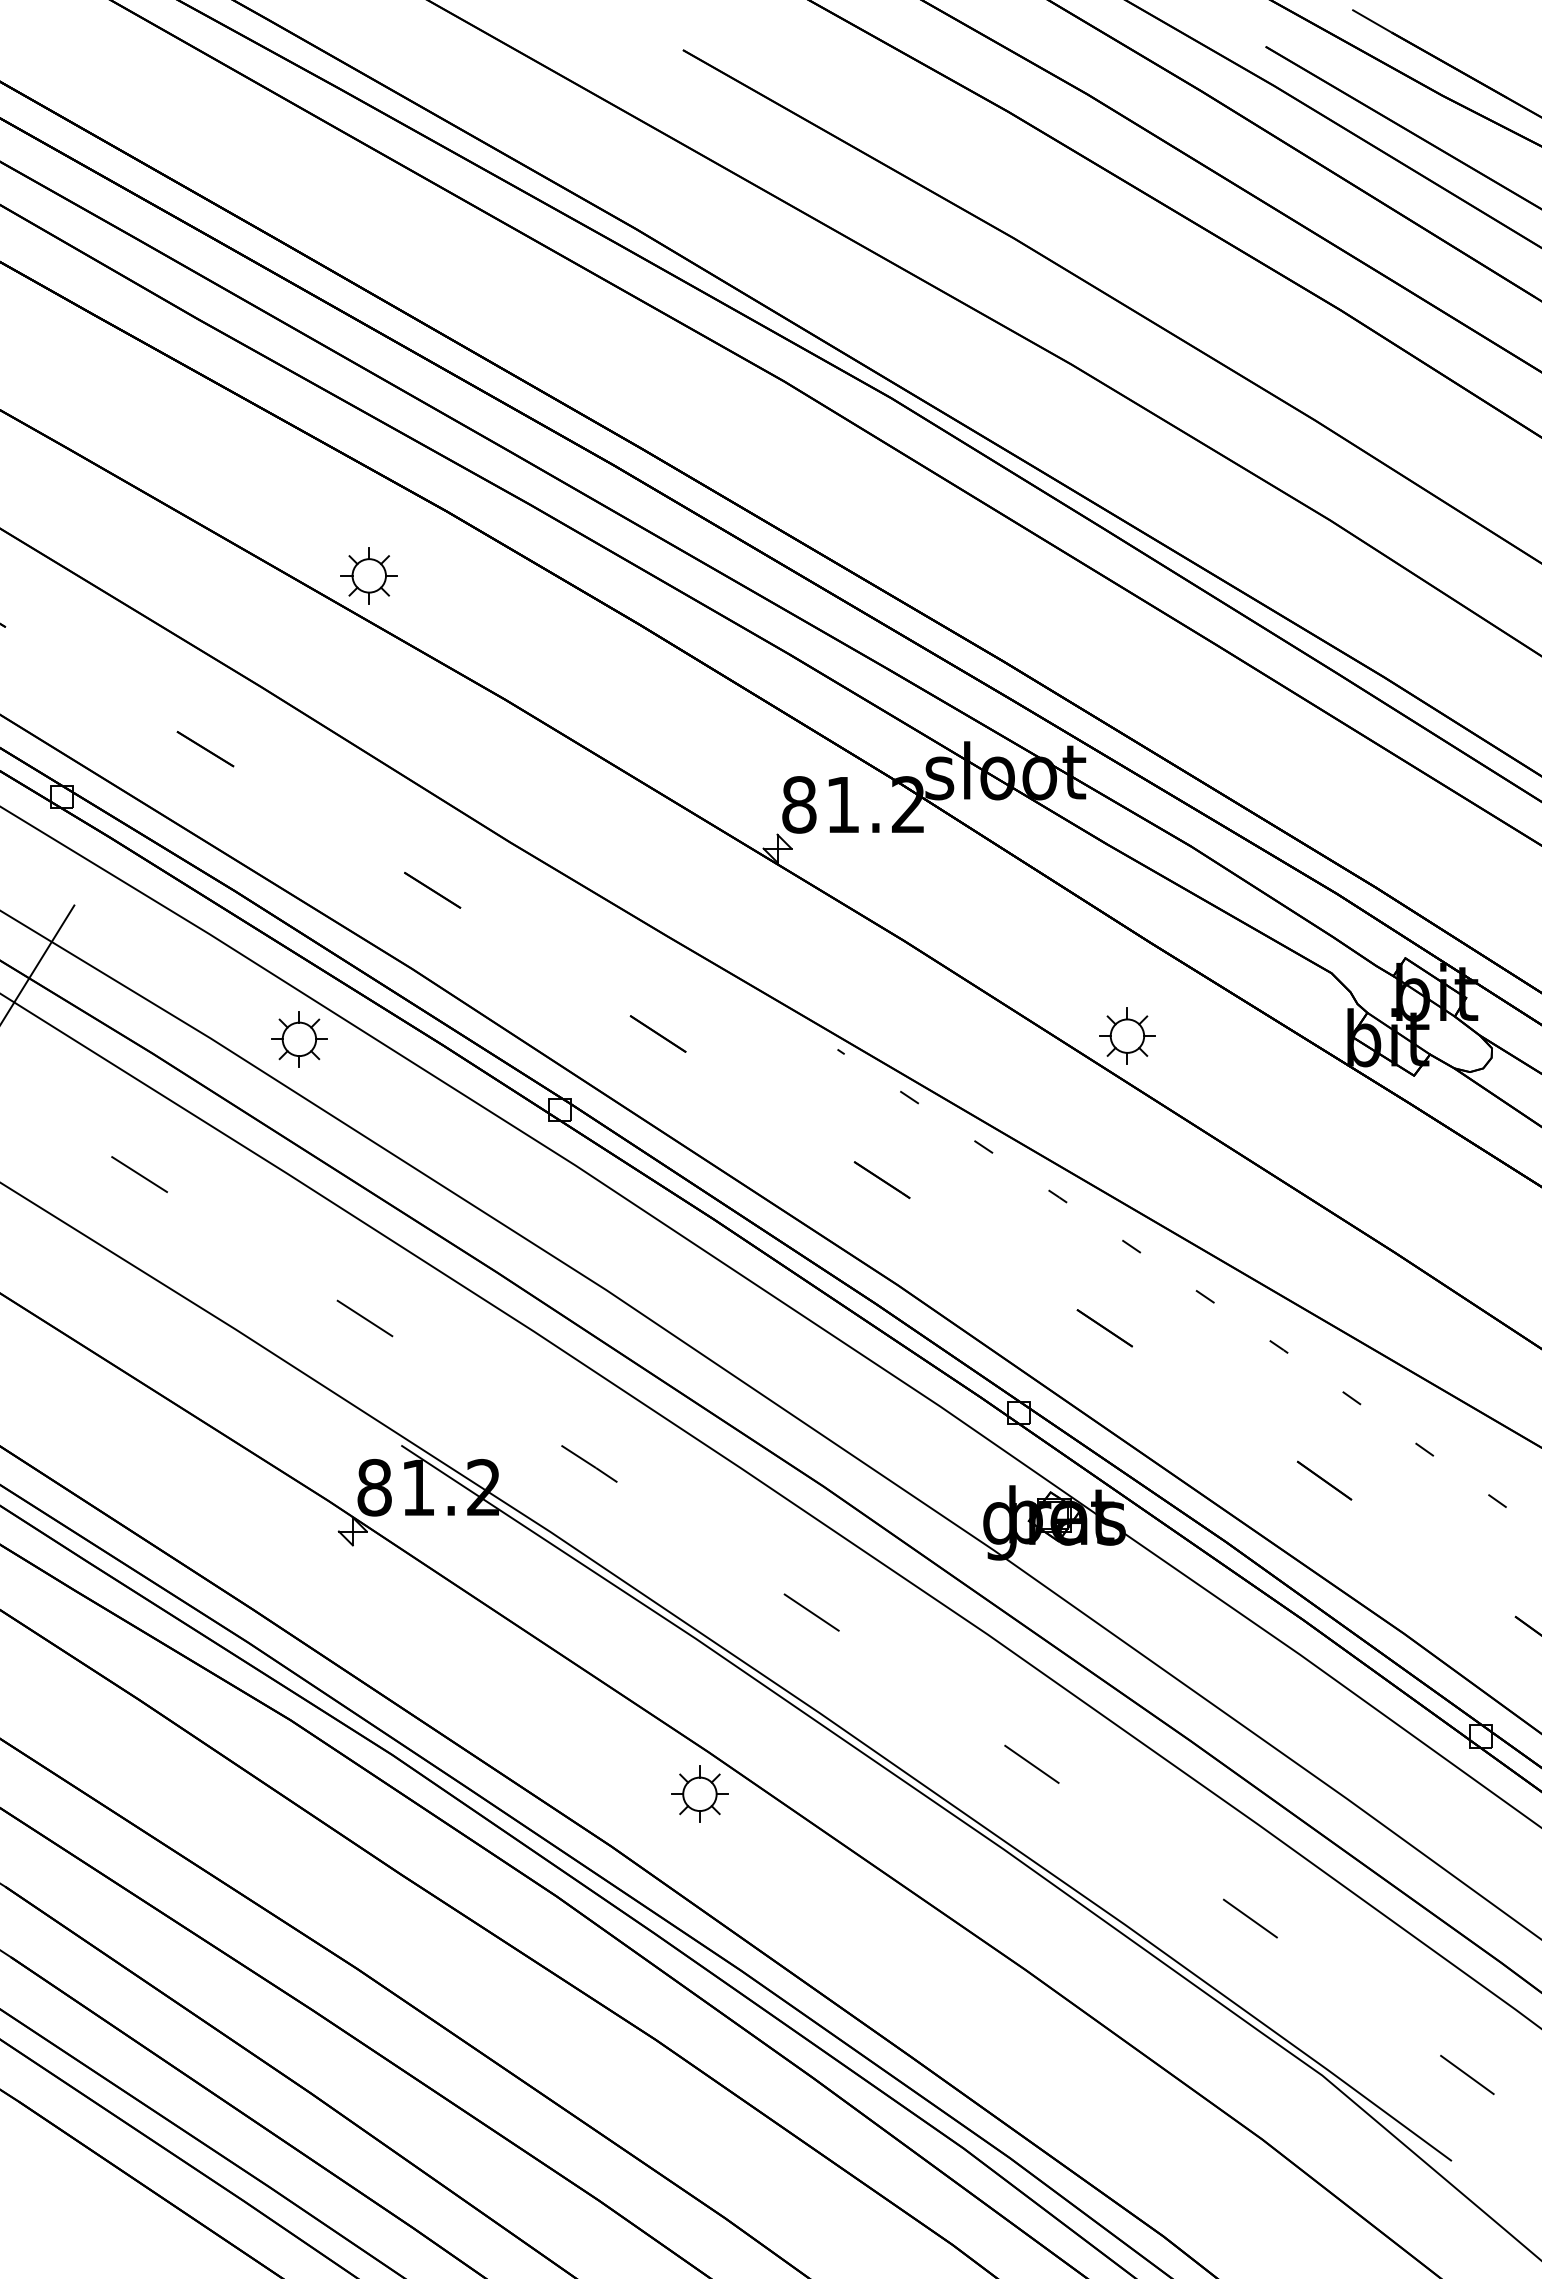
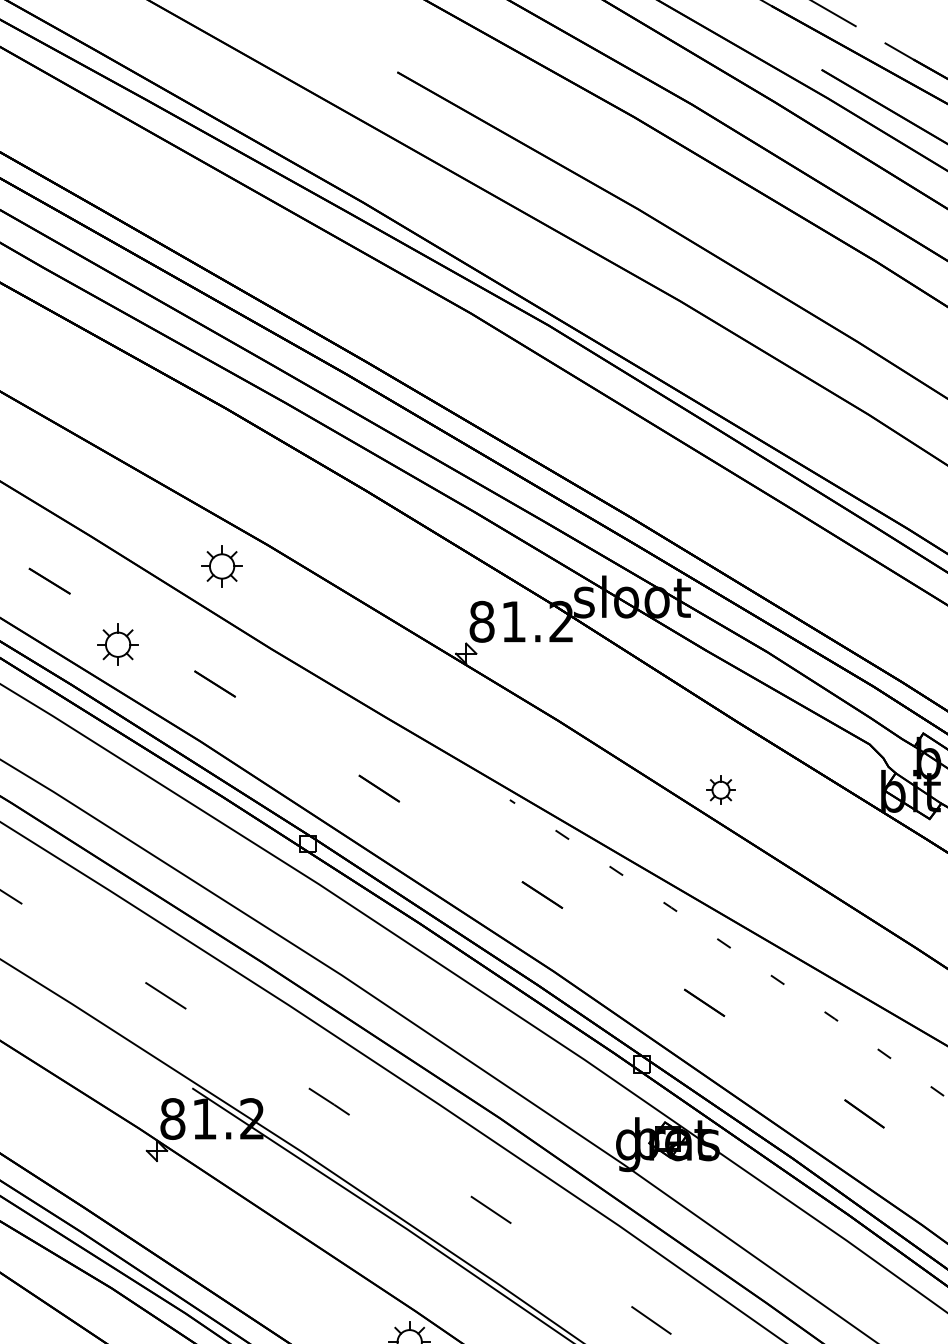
part: (368, 575) -> (221, 566), moved
part: (1127, 1035) -> (721, 789), size x0.7
part: (299, 1039) -> (118, 644), moved

